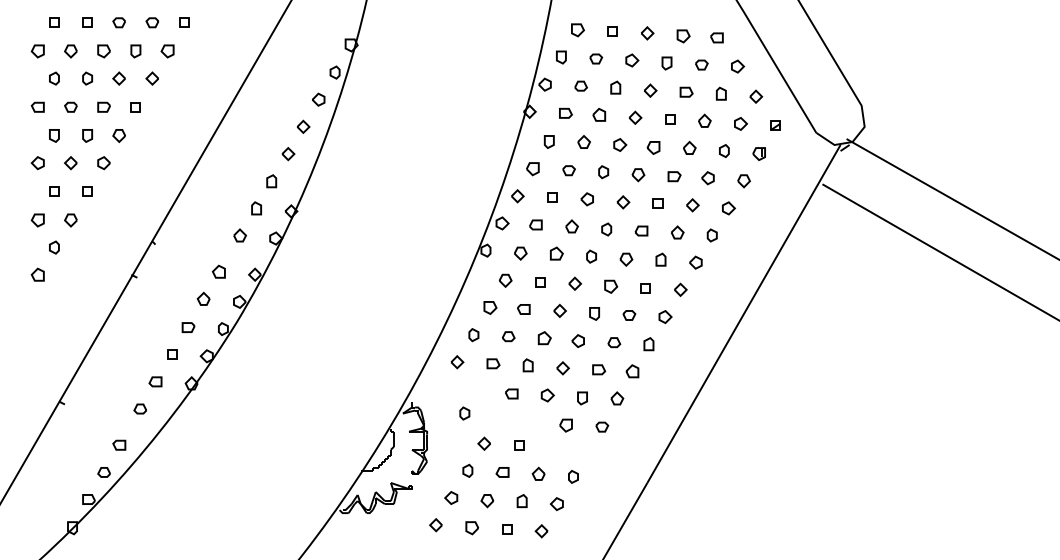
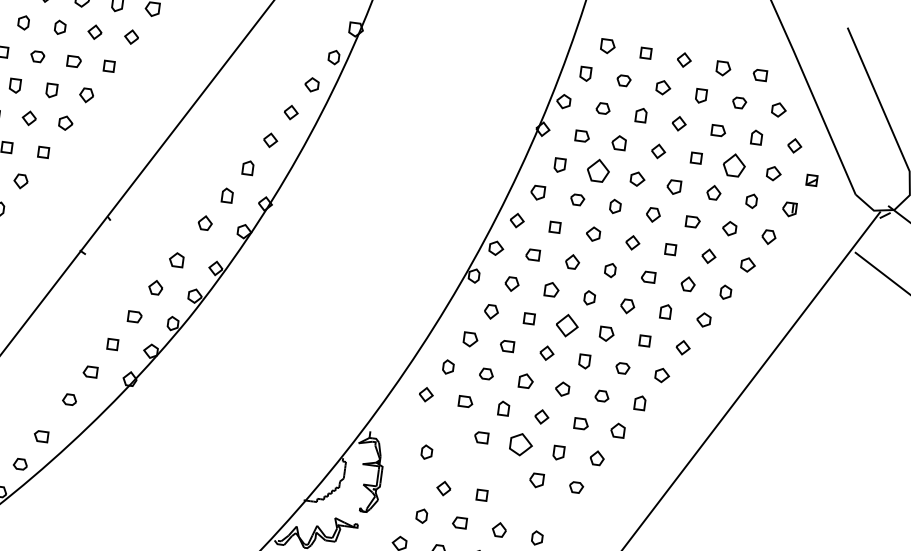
part: (704, 120) -> (734, 164), size x1.6
part: (583, 141) -> (597, 169), size x1.6
part: (575, 283) -> (568, 325), size x1.6
part: (547, 395) -> (520, 444), size x1.6

